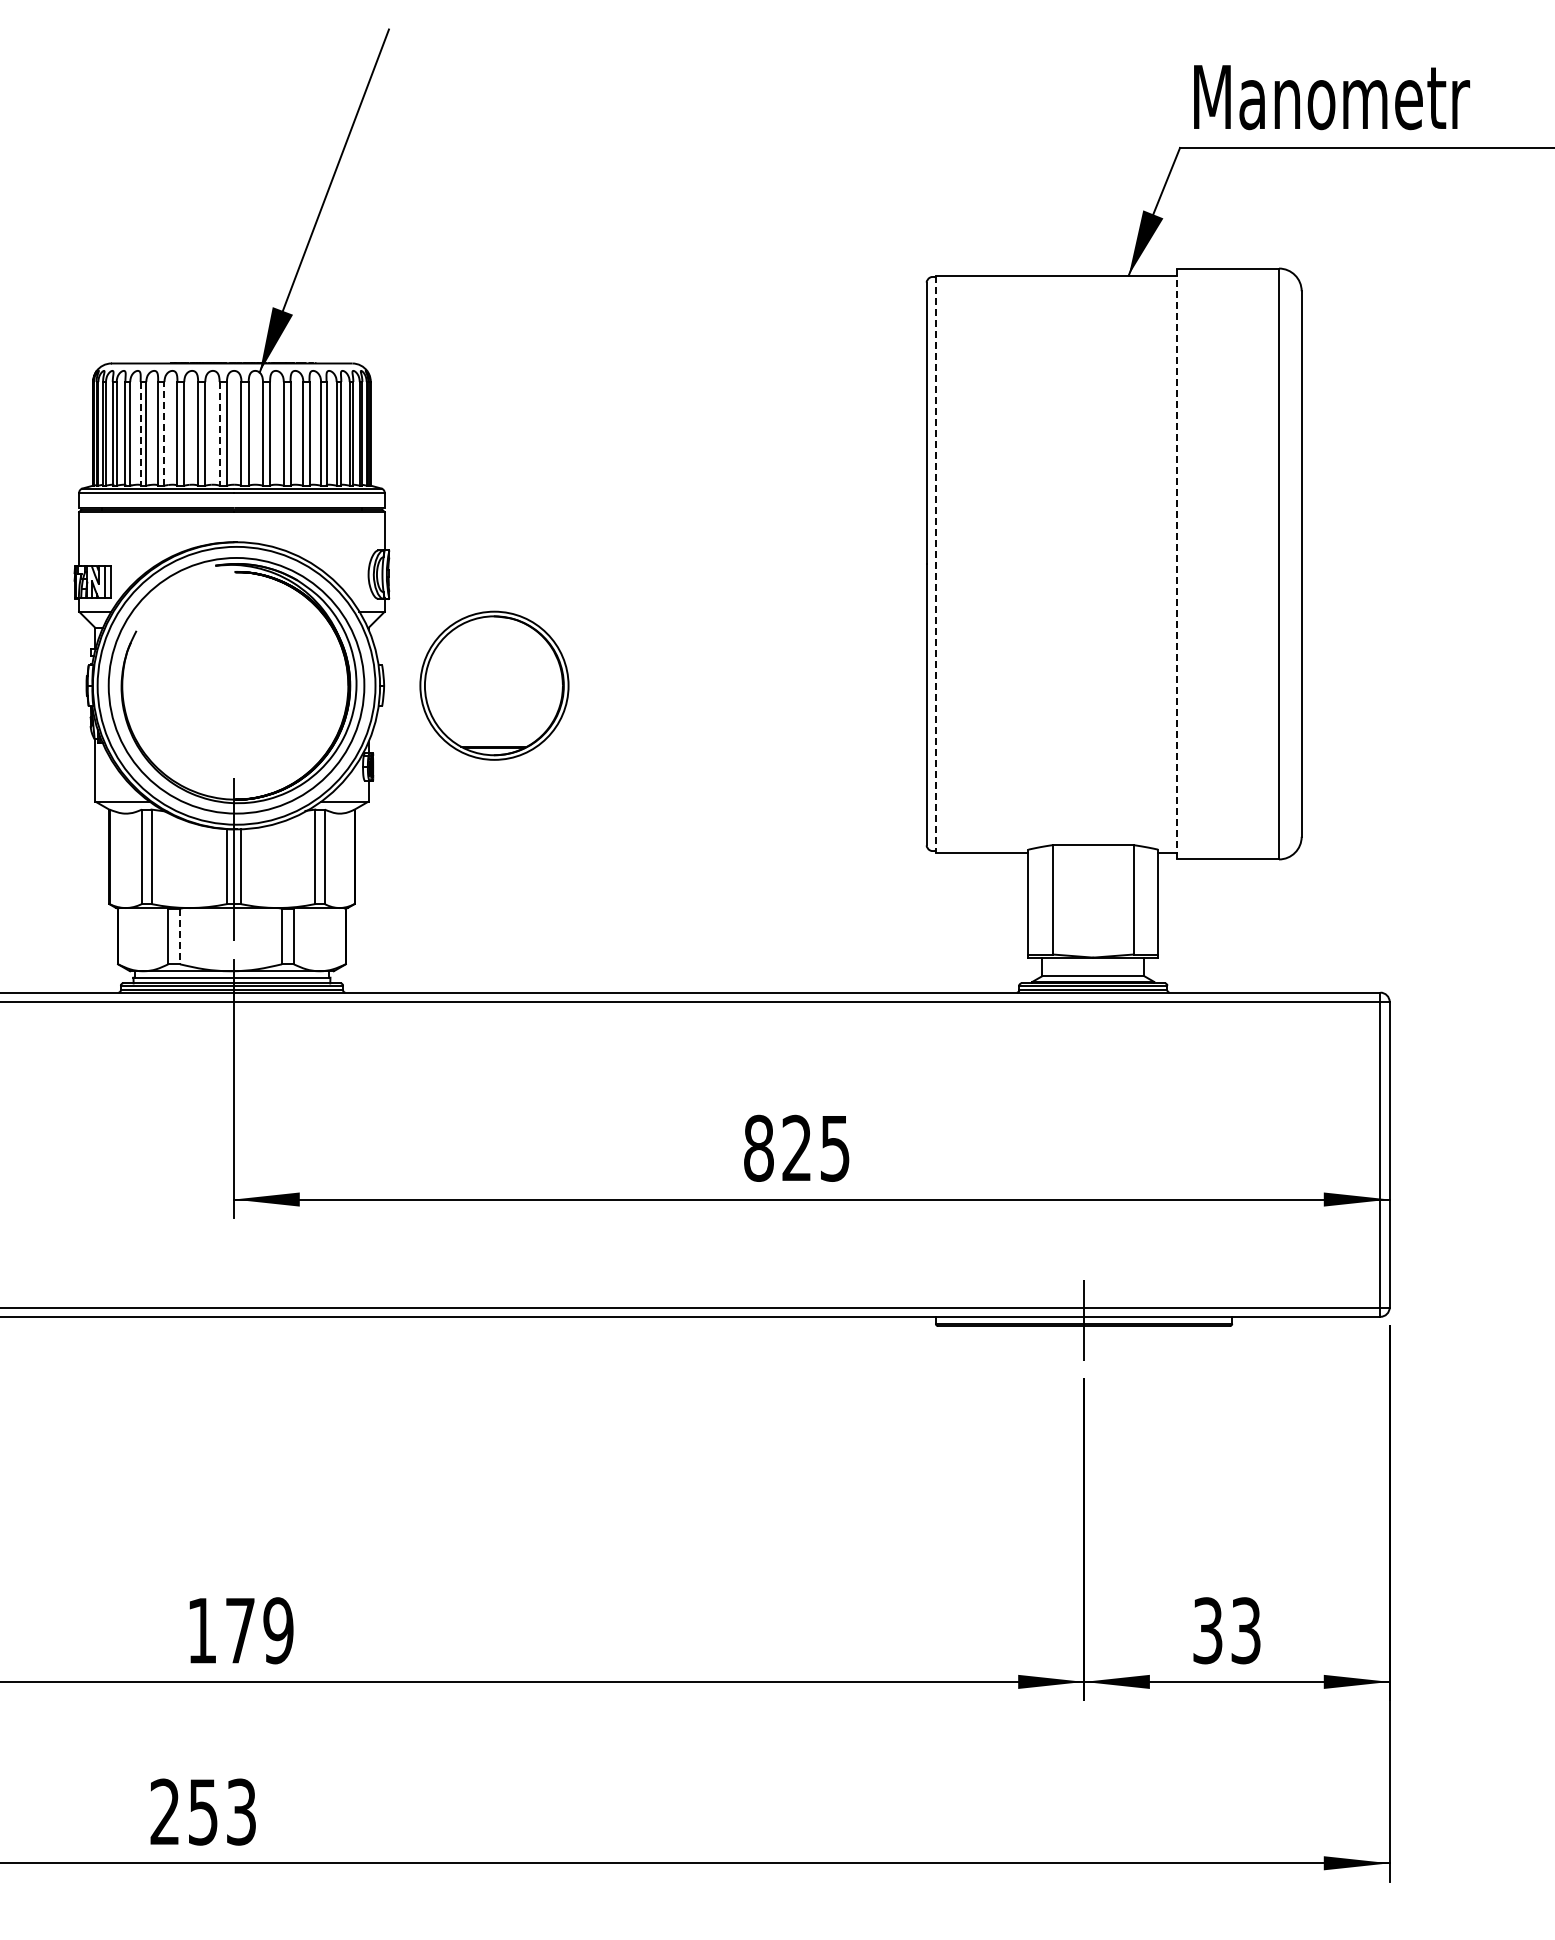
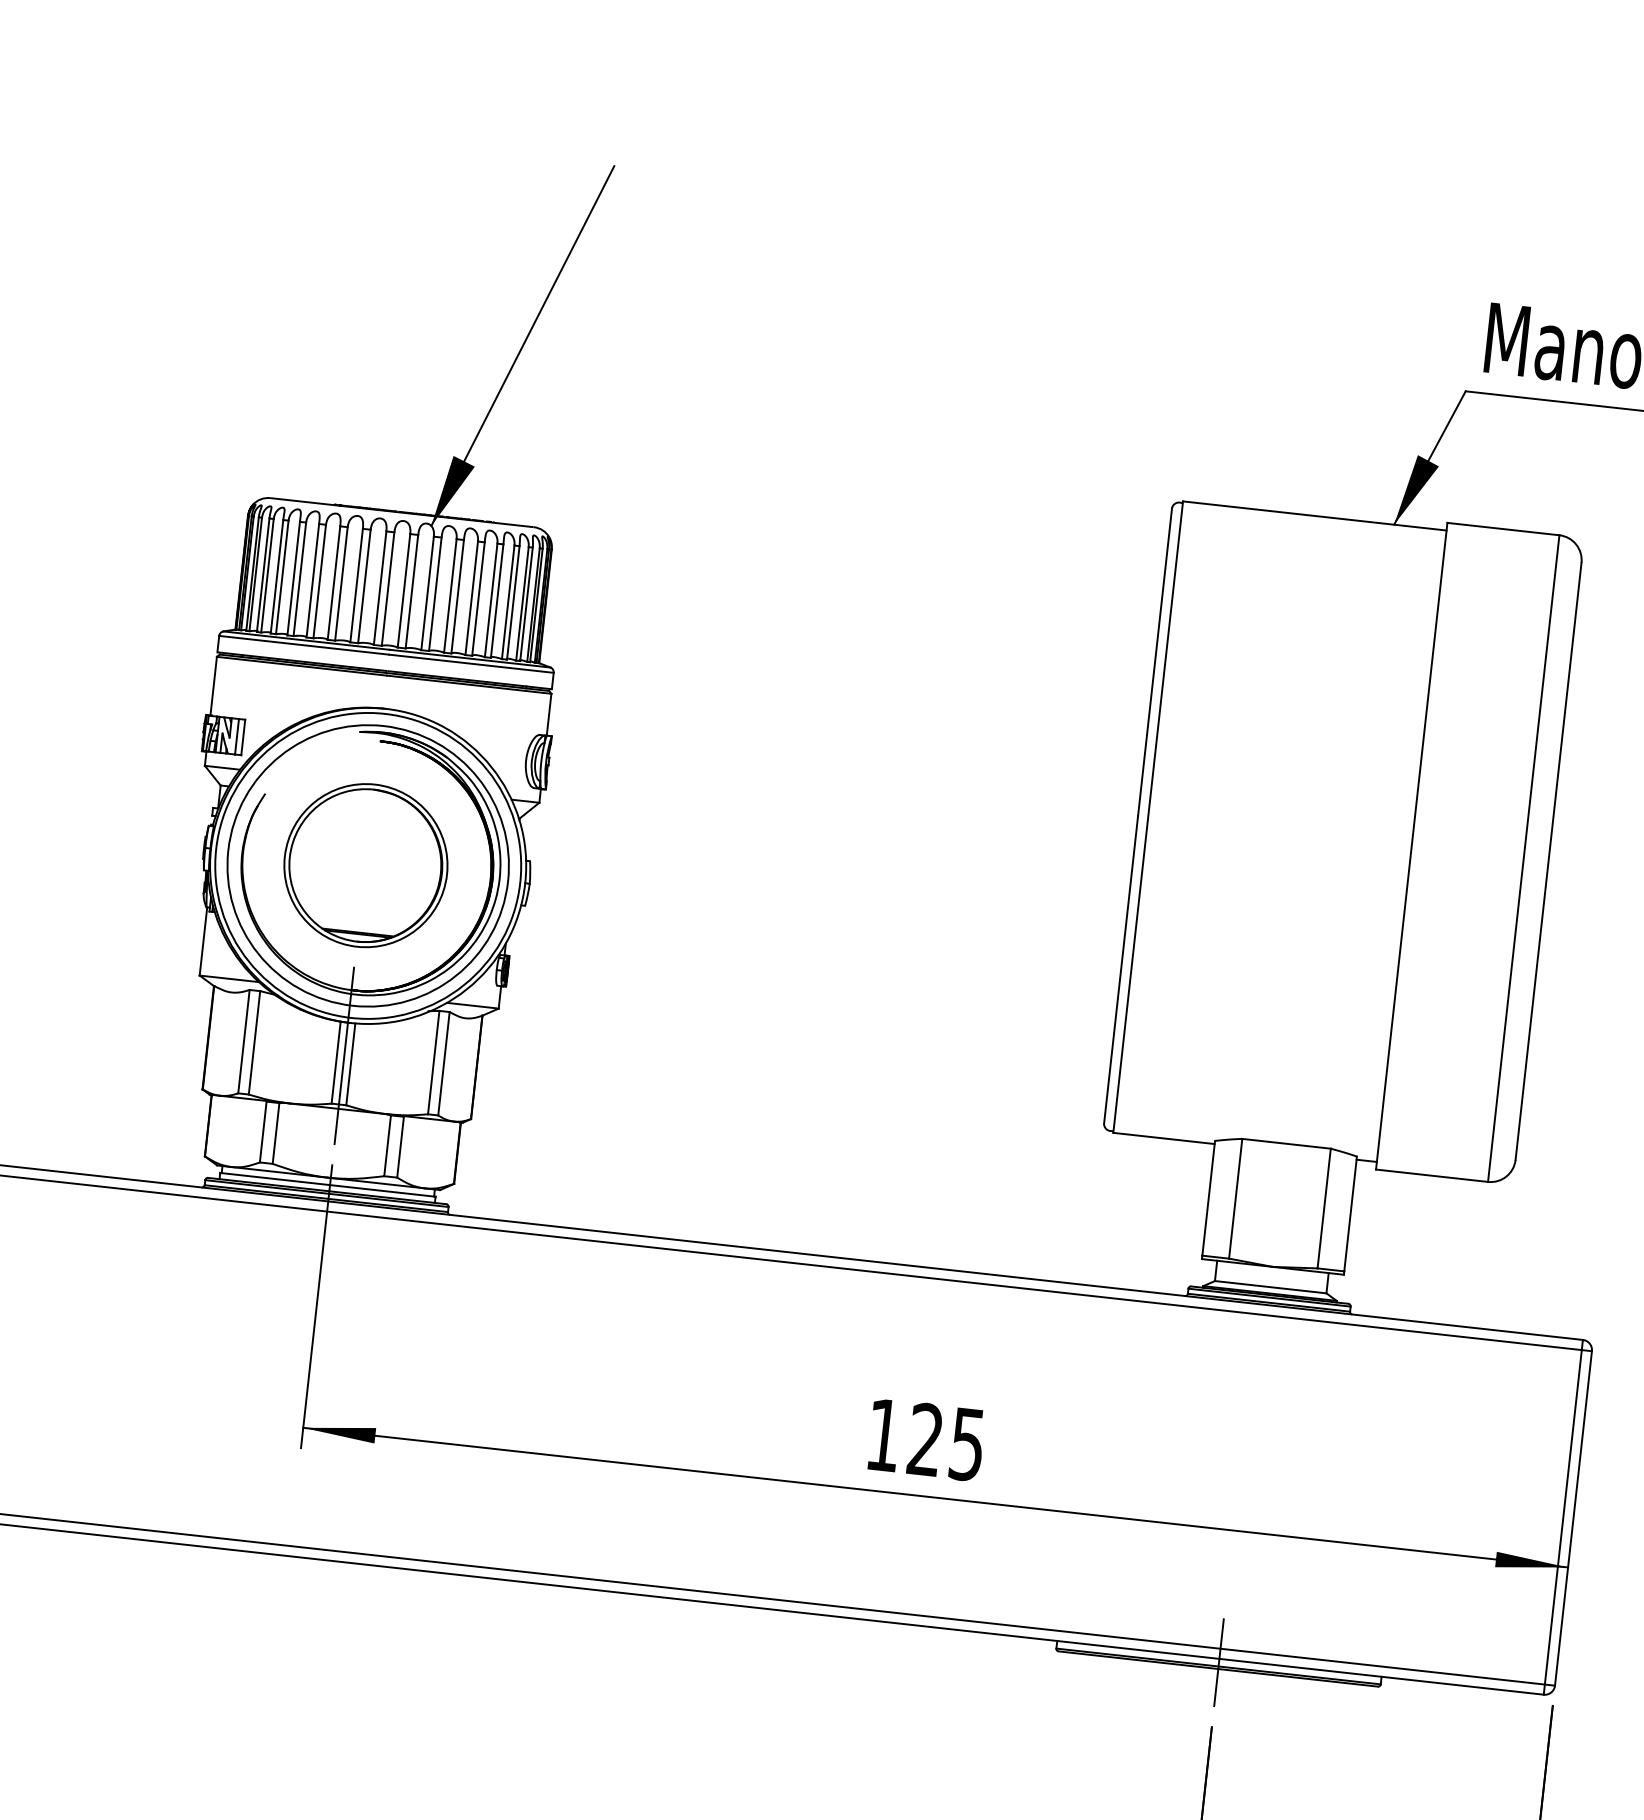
line: (140, 433) -> (293, 578), dashed -> solid
line: (164, 433) -> (319, 581), dashed -> solid
line: (219, 433) -> (380, 587), dashed -> solid
line: (1176, 563) -> (1411, 845), dashed -> solid
line: (935, 564) -> (1147, 817), dashed -> solid
part: (494, 685) -> (365, 865), moved
line: (180, 936) -> (276, 1133), dashed -> solid
text: (758, 1147) -> (883, 1434), 825 -> 125

